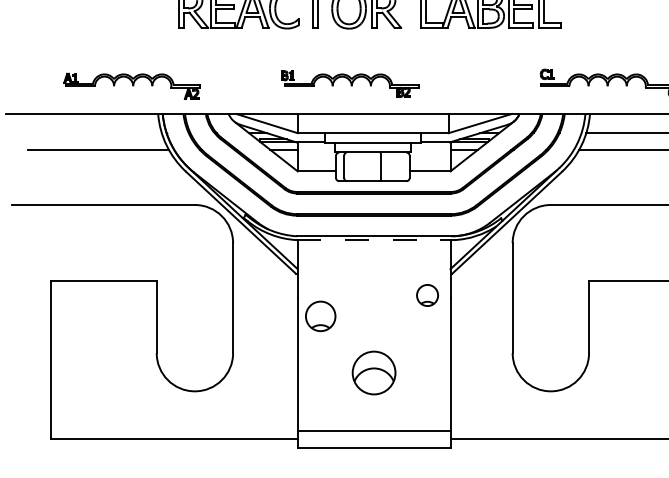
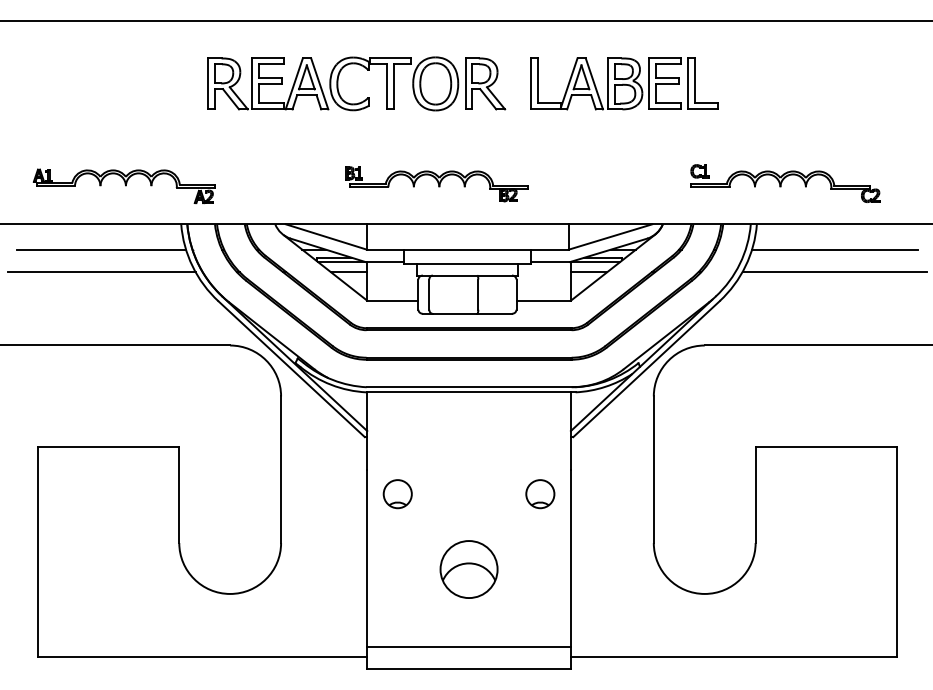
part: (131, 86) -> (123, 186), moved
line: (98, 132) -> (101, 249), added
line: (374, 240) -> (469, 392), dashed -> solid
part: (427, 295) -> (540, 494), moved
part: (320, 316) -> (397, 494), size x0.71

